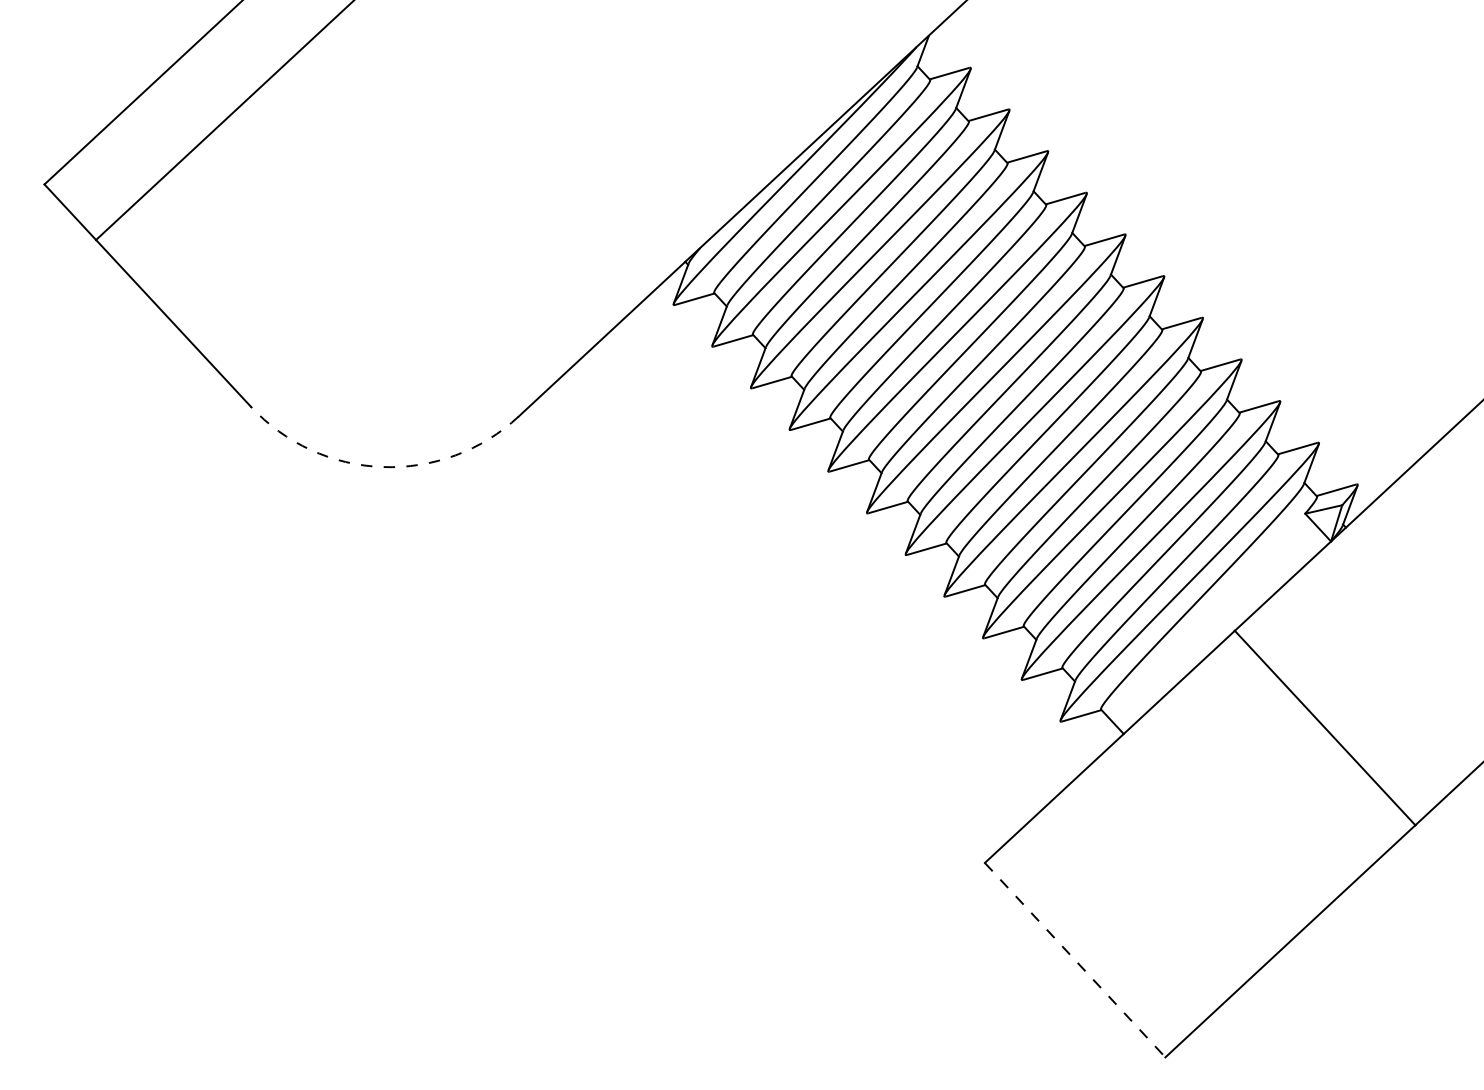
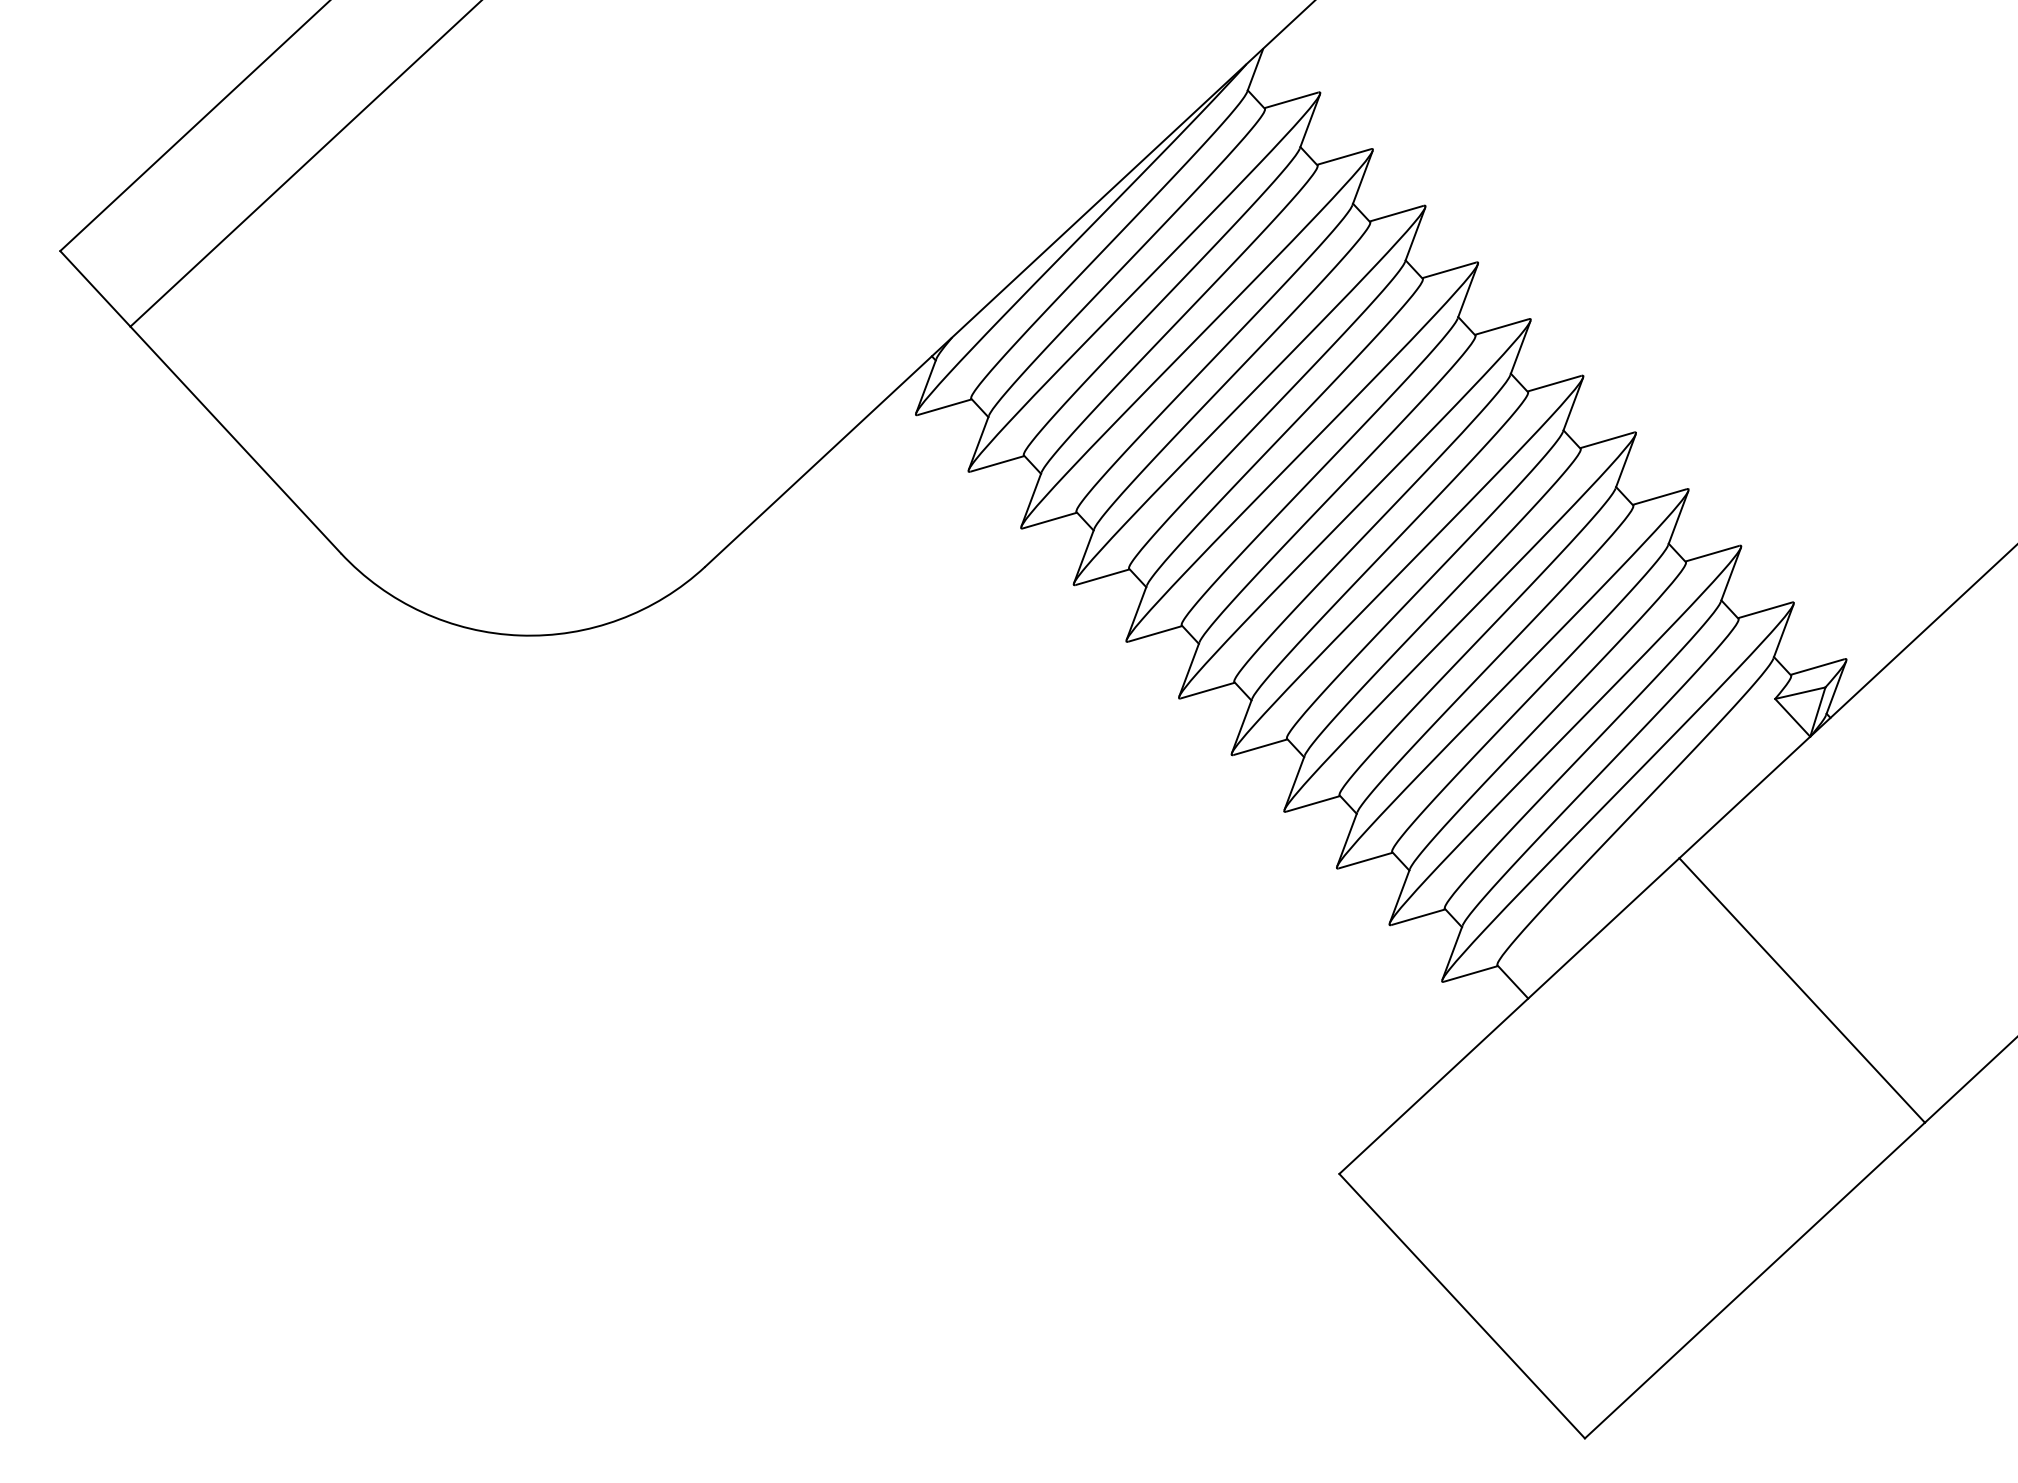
arc: (382, 467) -> (520, 636), dashed -> solid
line: (1075, 960) -> (1462, 1306), dashed -> solid

